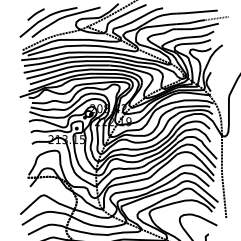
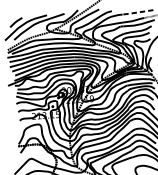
line: (195, 12) -> (136, 12), solid -> dashed

